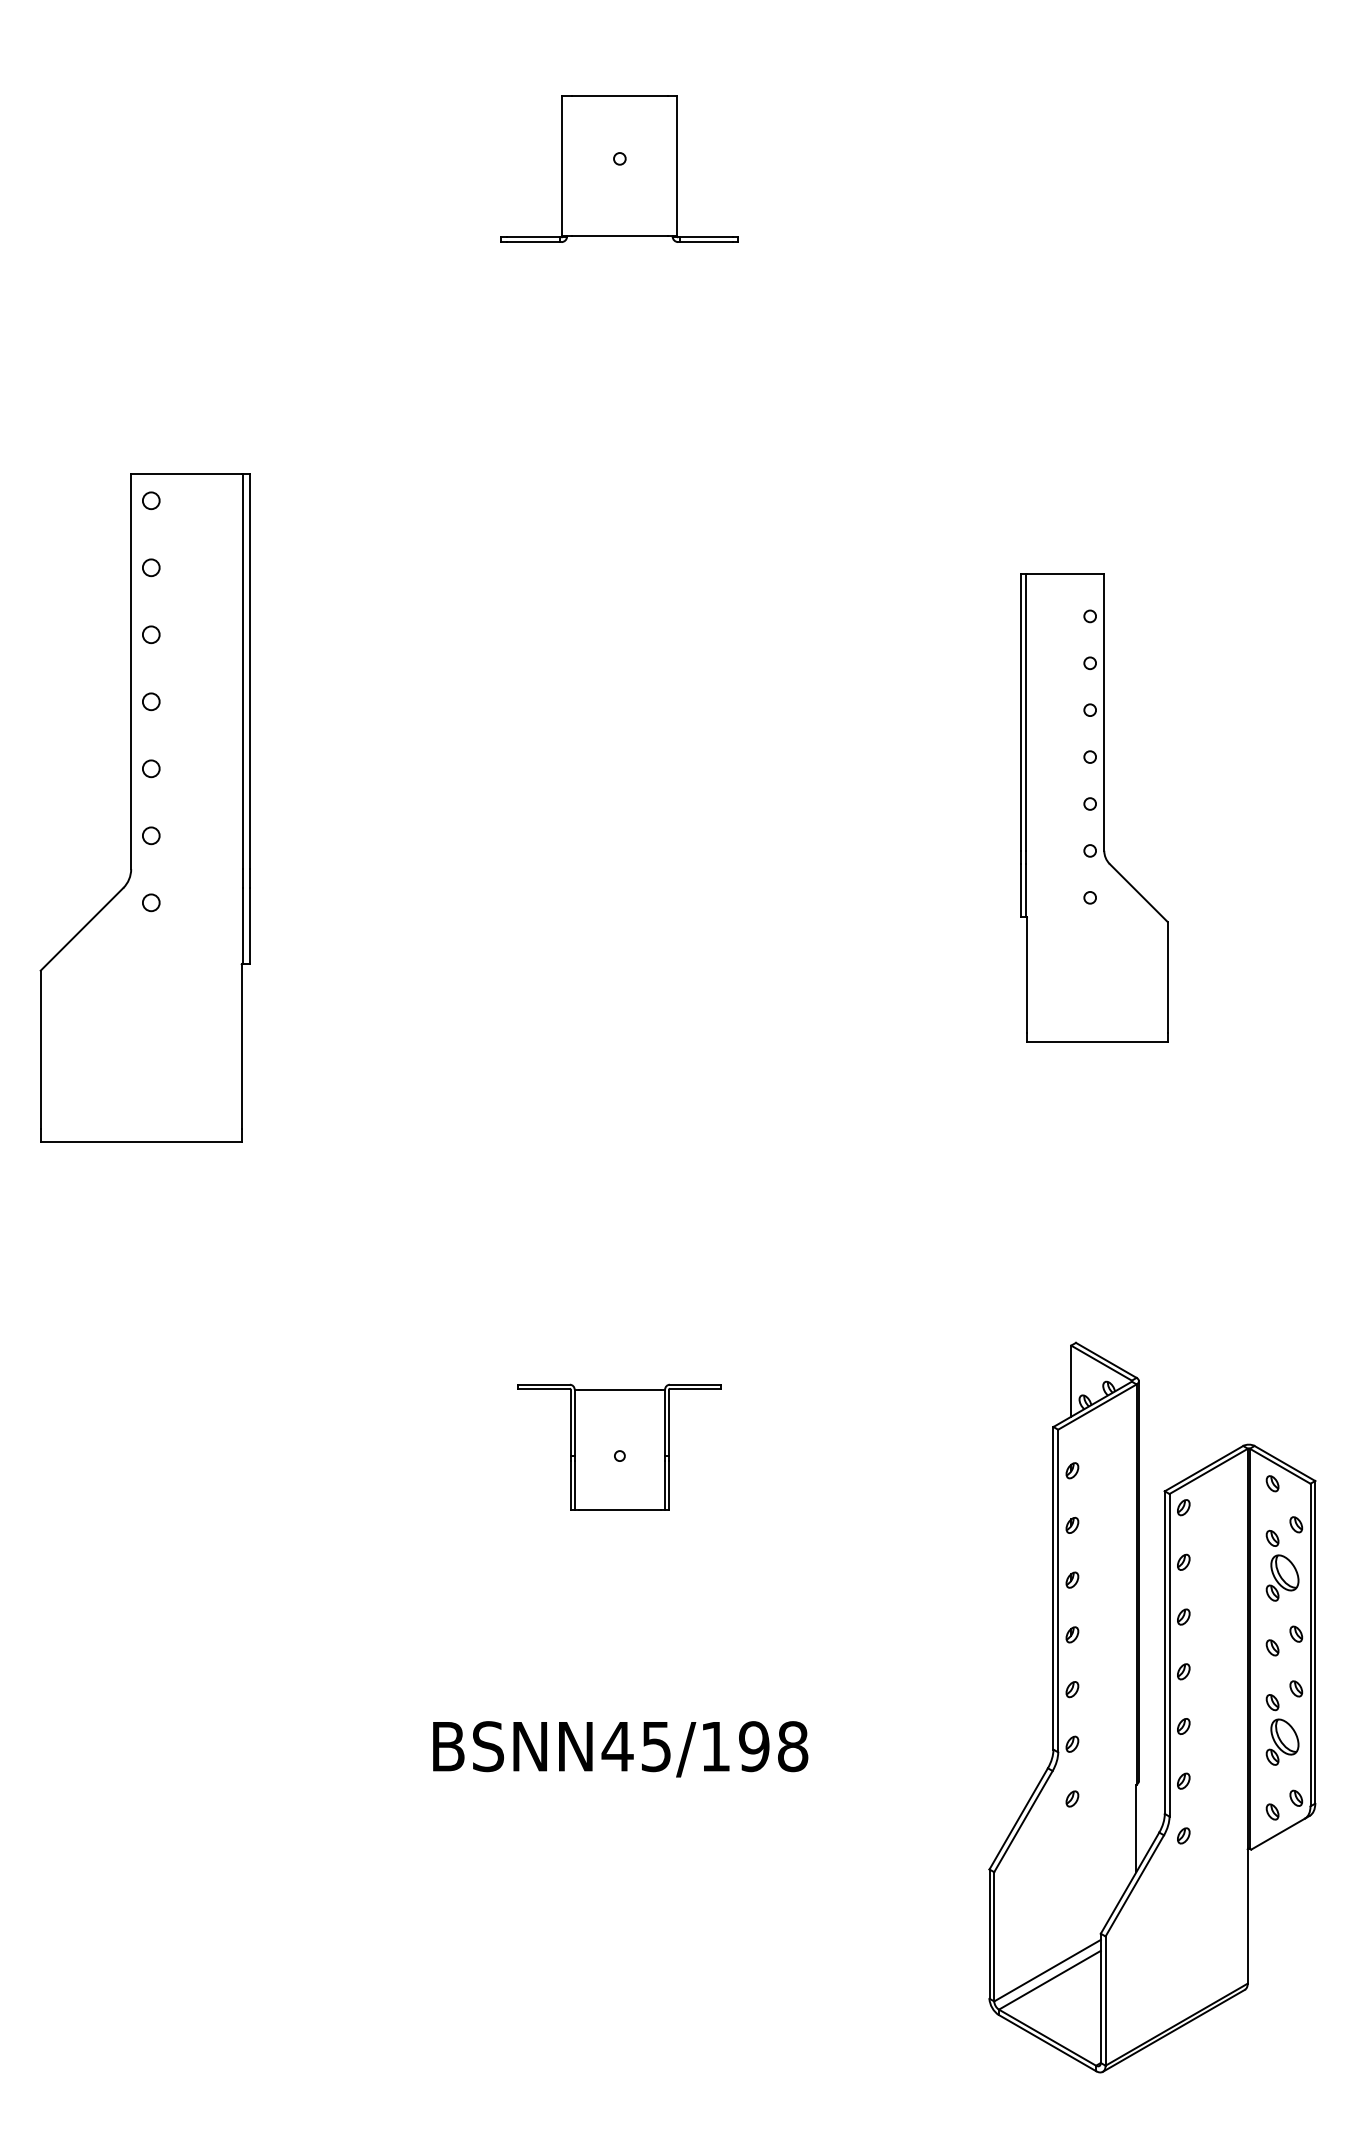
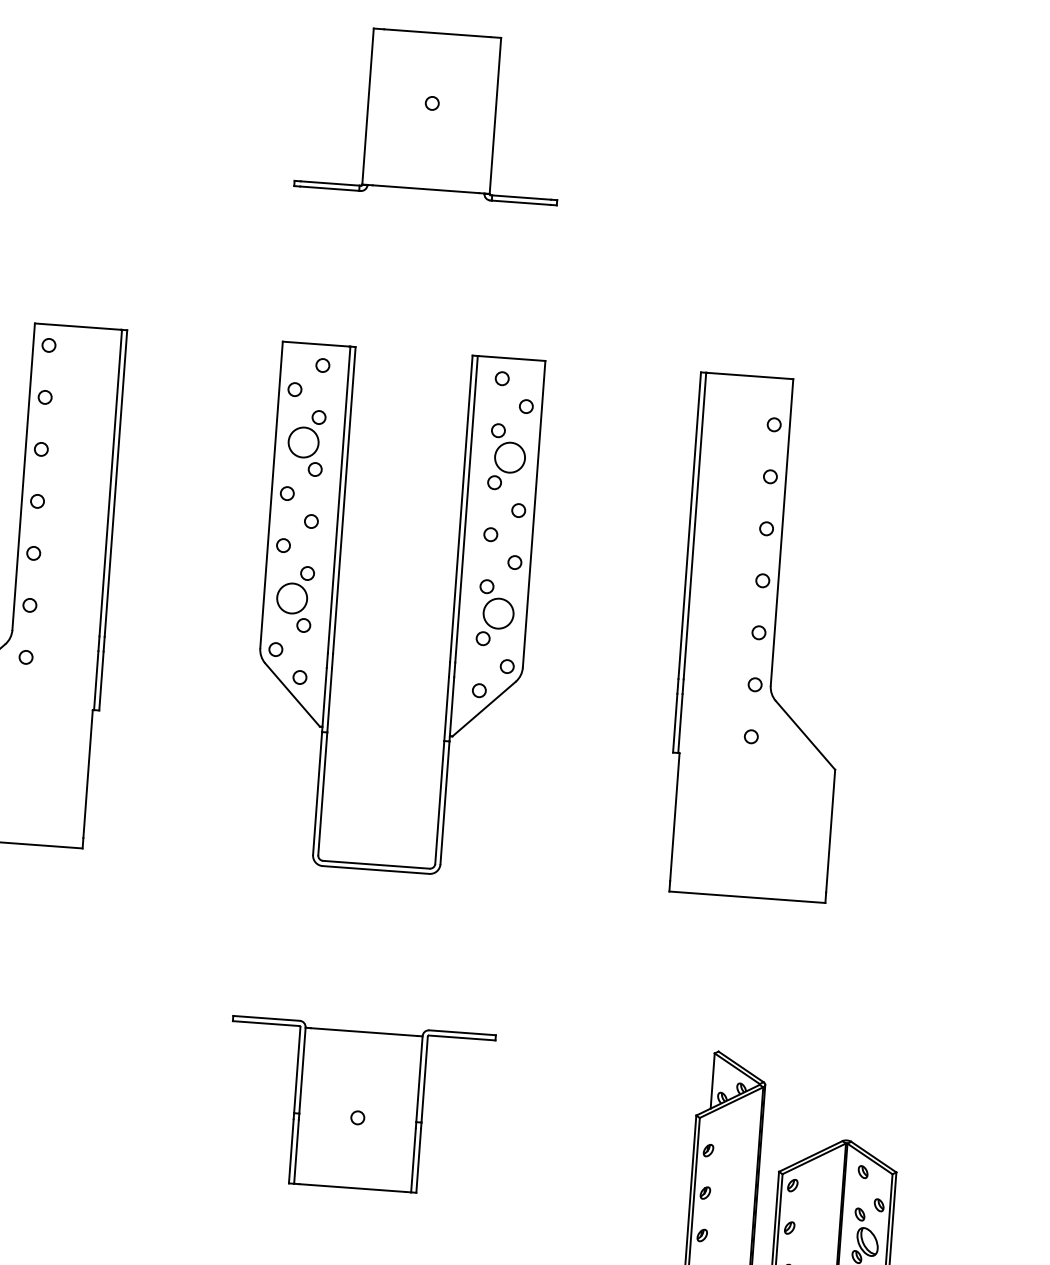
part: (619, 168) -> (431, 114), size x1.43
part: (1094, 807) -> (763, 637), size x1.43
part: (544, 808) -> (336, 606), added
part: (619, 1447) -> (358, 1106), size x1.67

